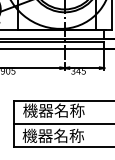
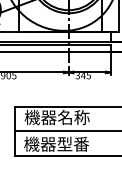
text: (68, 135) -> (72, 143), 機器名称 -> 機器型番

